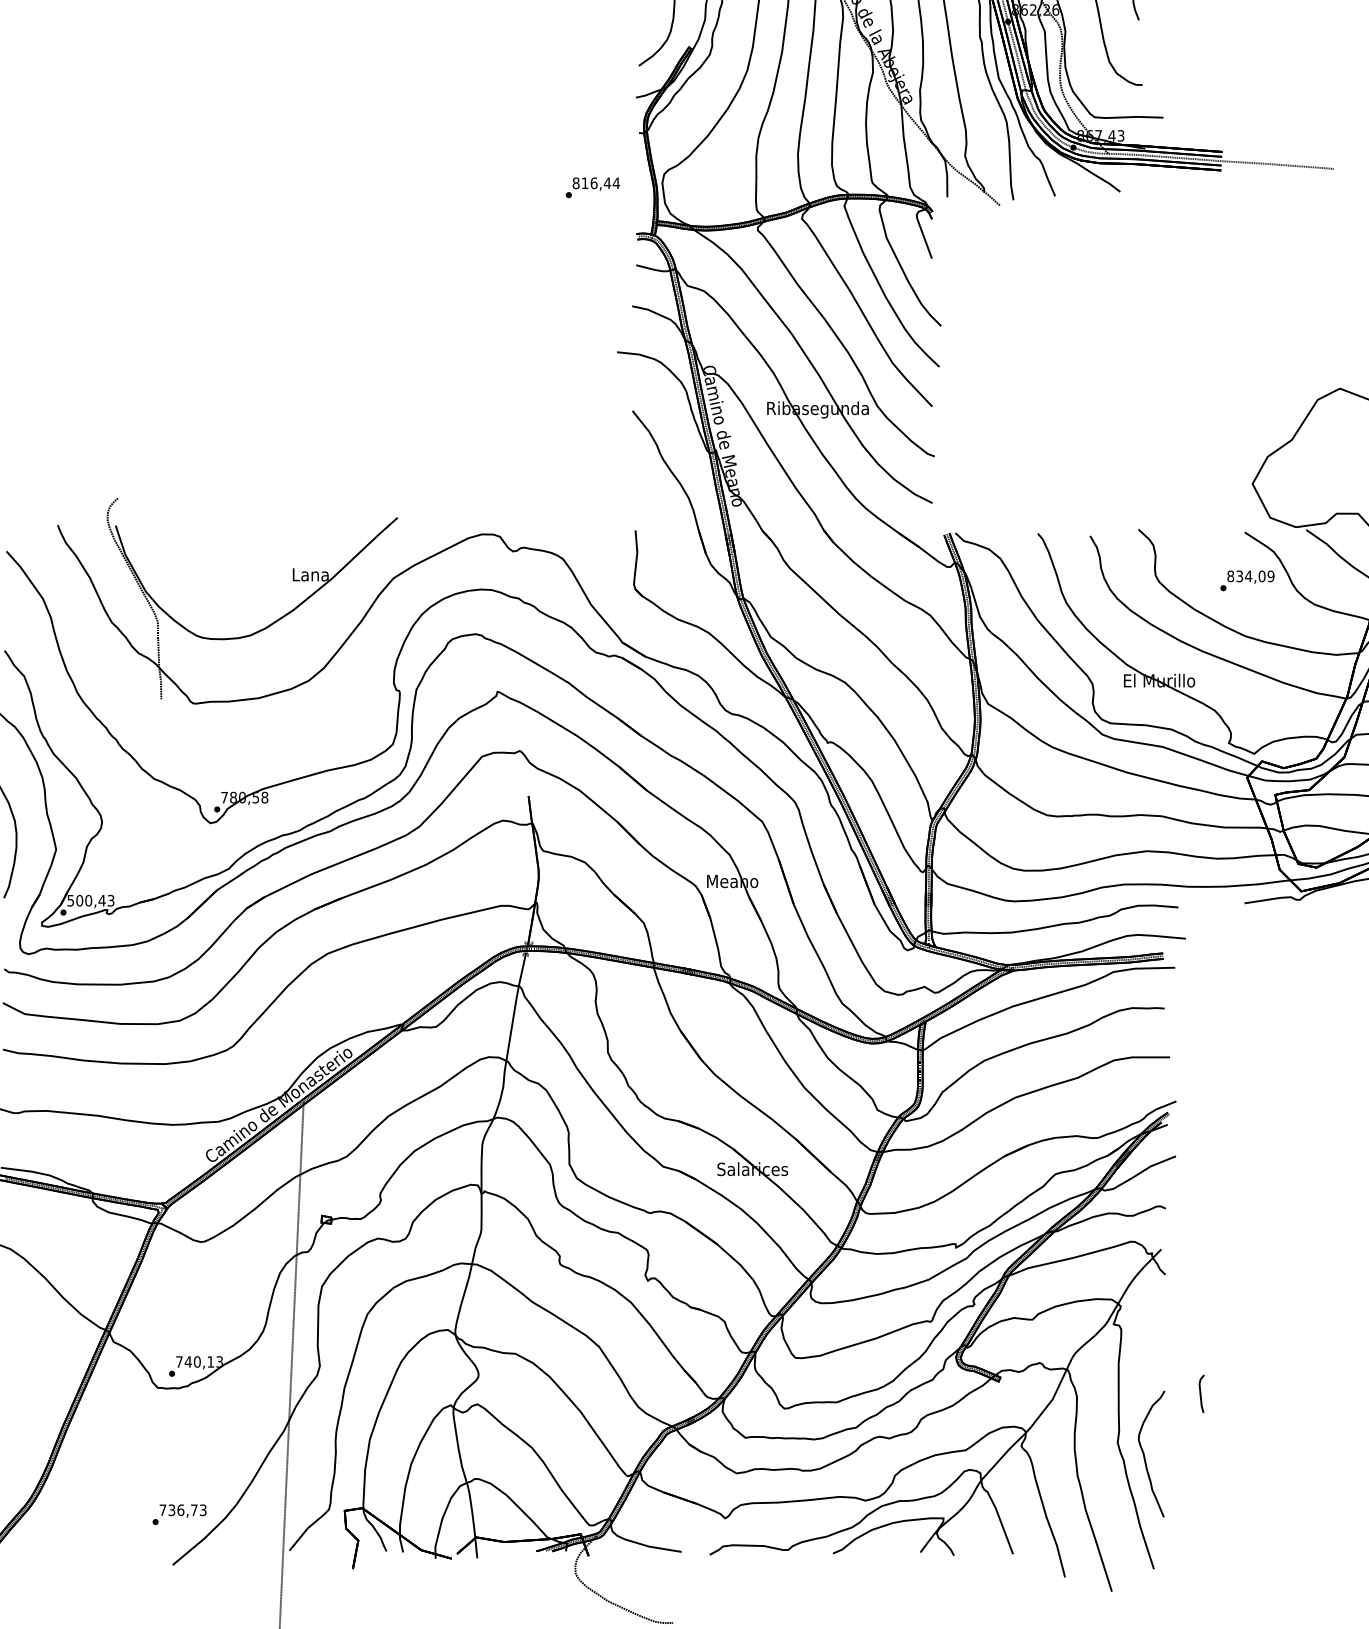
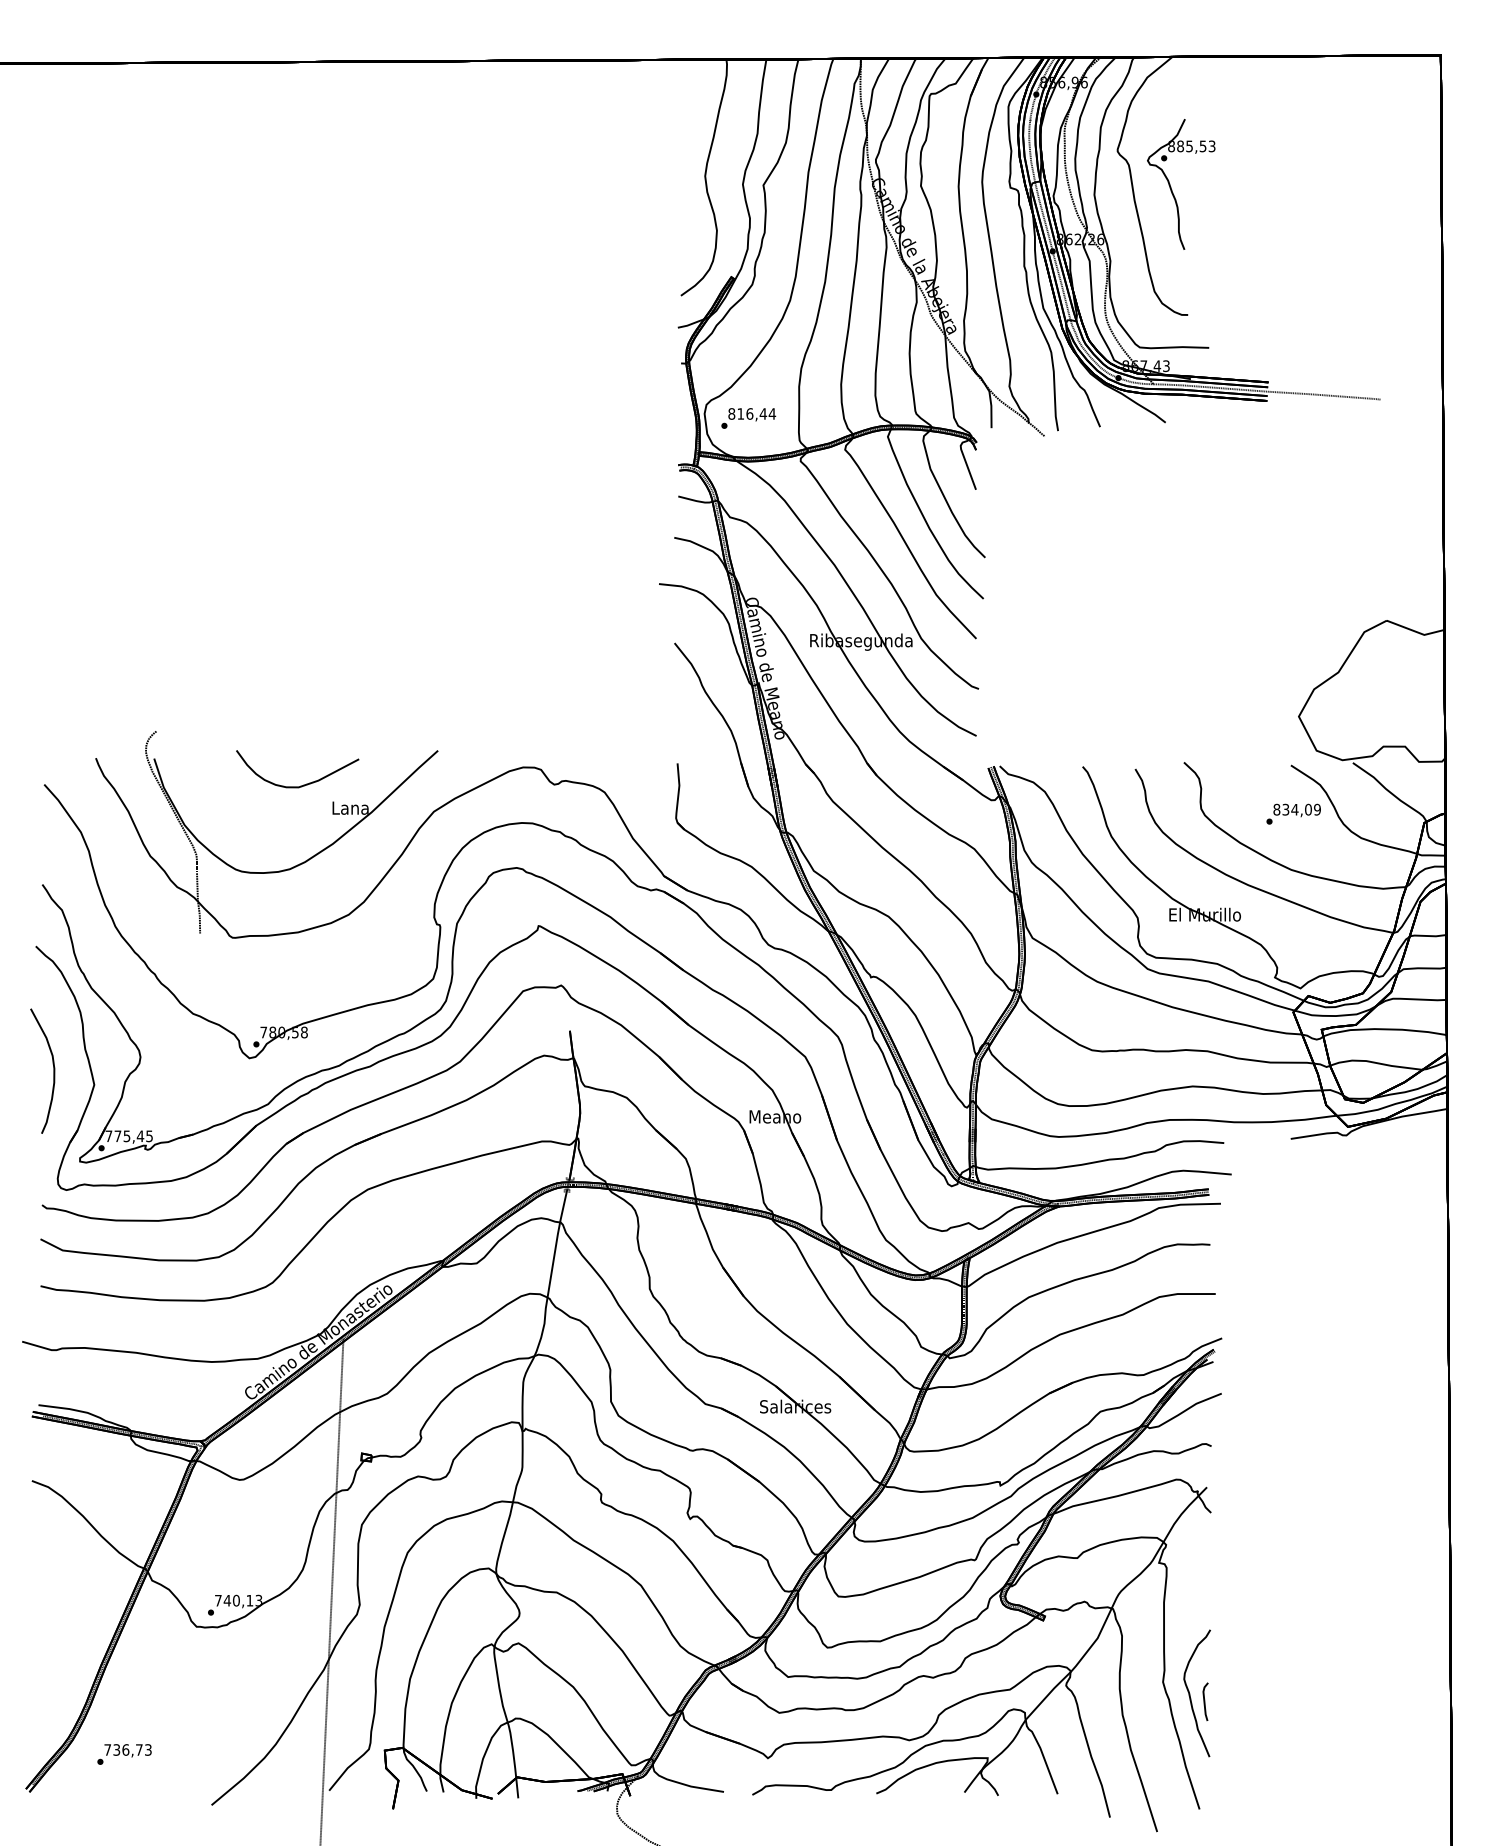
text: (592, 187) -> (748, 418), moved
curve: (263, 551) -> (303, 784), added
text: (90, 900) -> (128, 1136), 500,43 -> 775,45
line: (1201, 1393) -> (1205, 1701), moved
text: (179, 1514) -> (124, 1754), moved

